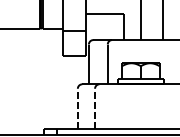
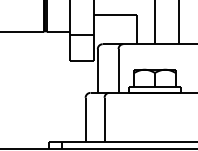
line: (77, 108) -> (85, 119), dashed -> solid
line: (94, 108) -> (104, 119), dashed -> solid

